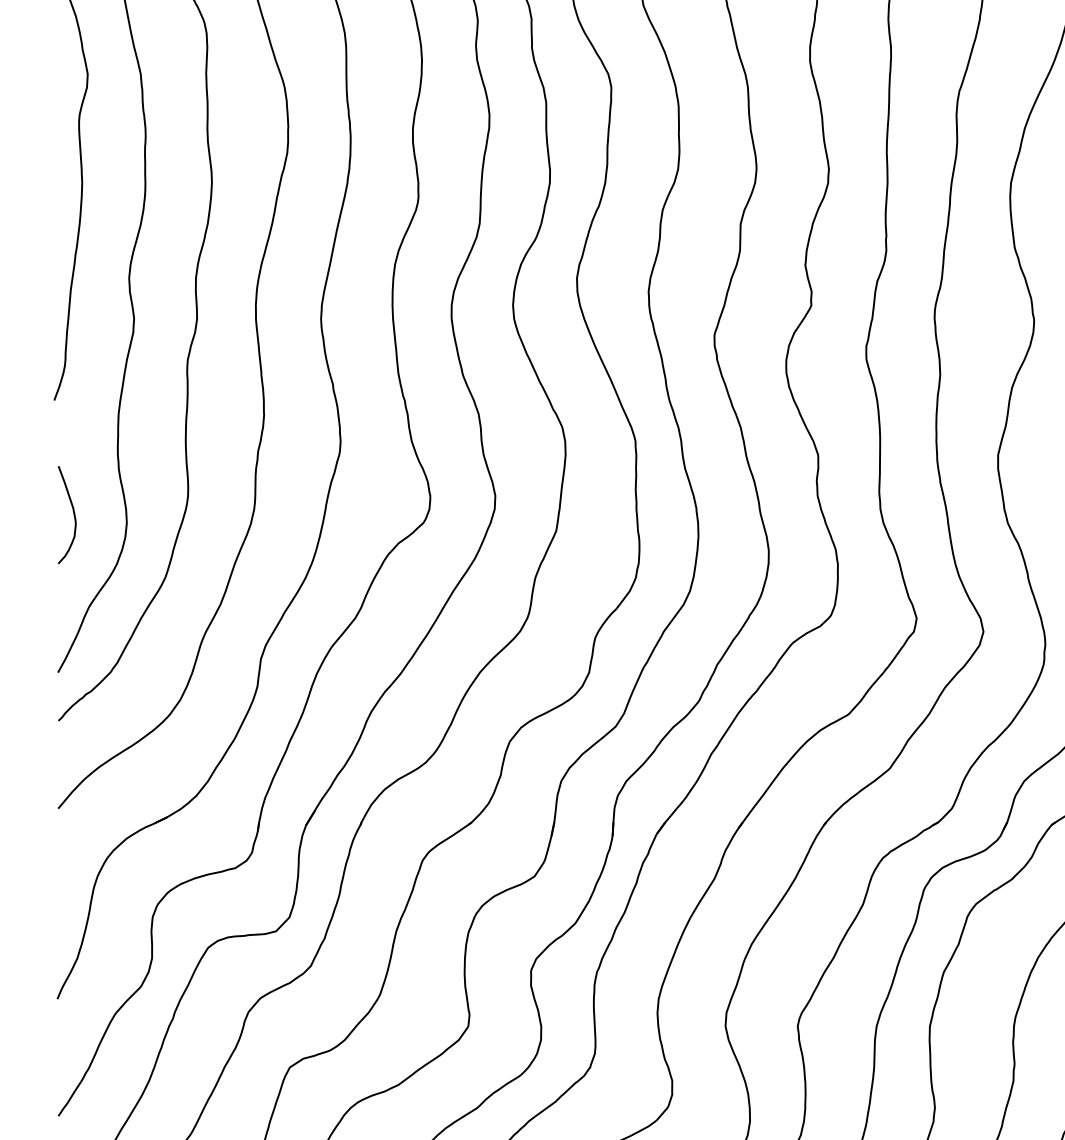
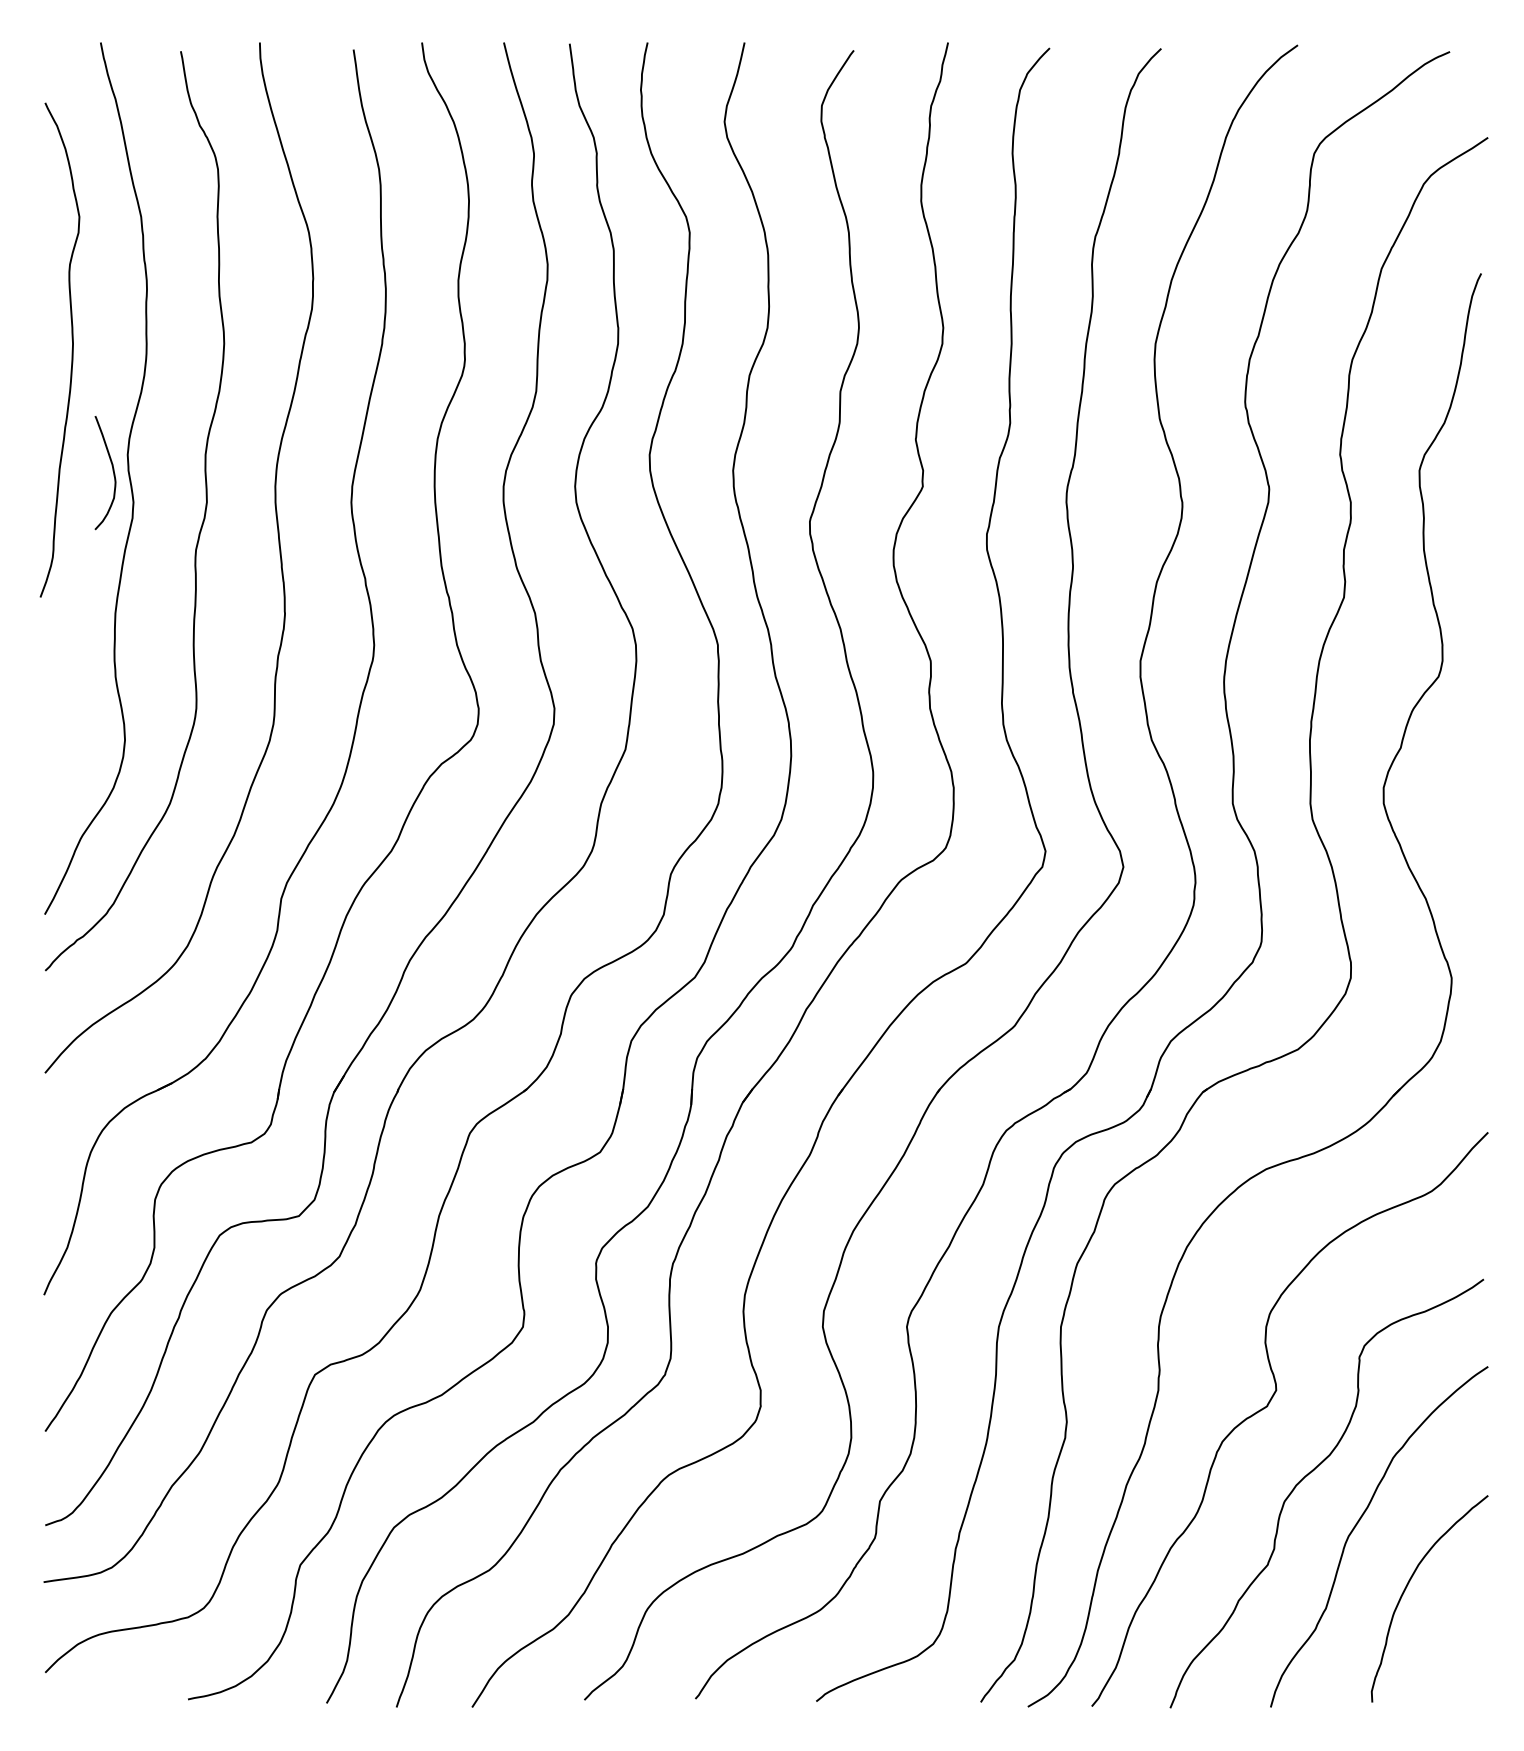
curve: (73, 513) -> (112, 471), moved

